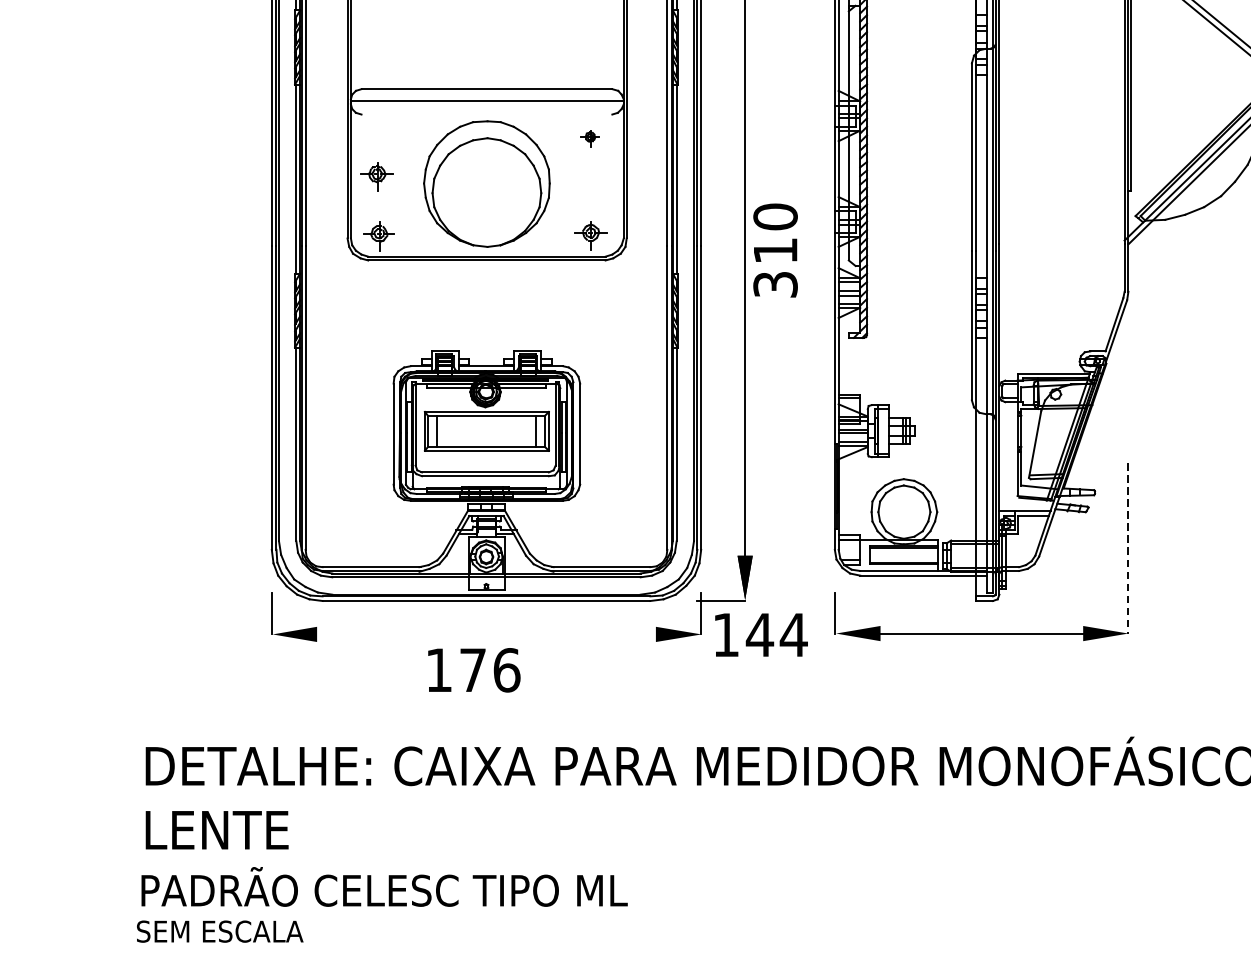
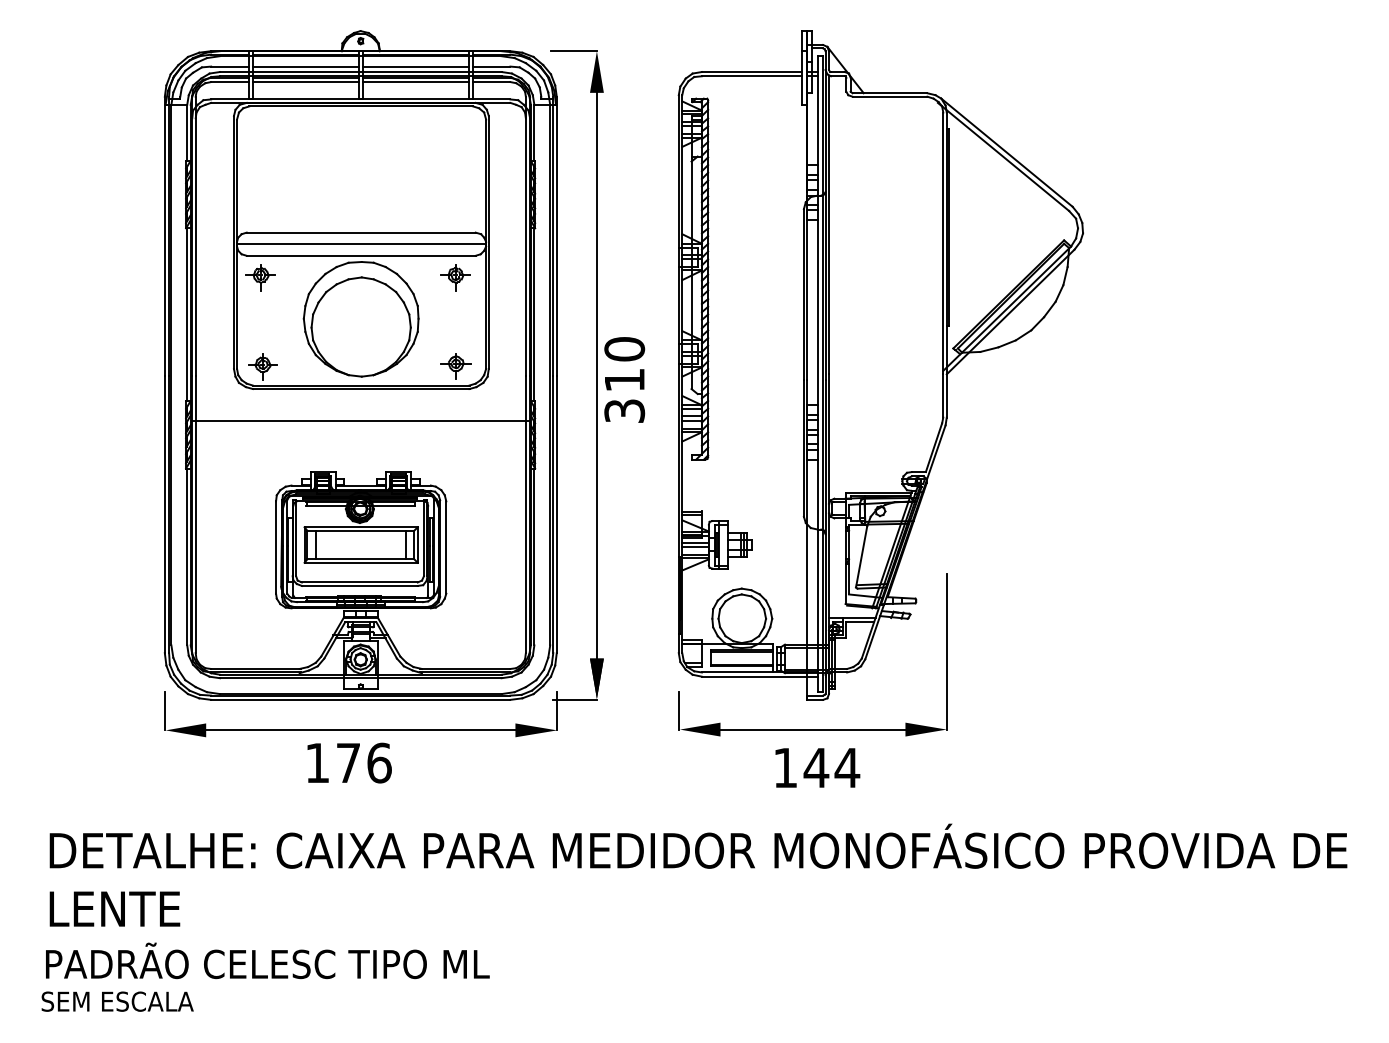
line: (486, 114) -> (360, 255), added
part: (590, 138) -> (455, 277), size x1.67
part: (376, 176) -> (260, 277), moved
line: (487, 296) -> (361, 421), added
line: (1128, 549) -> (946, 652), dashed -> solid
line: (486, 634) -> (360, 730), added
text: (761, 634) -> (817, 767), moved

